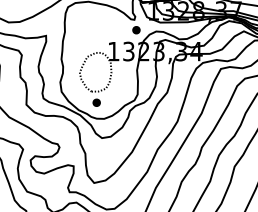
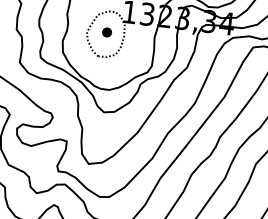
part: (96, 102) -> (106, 32), moved

